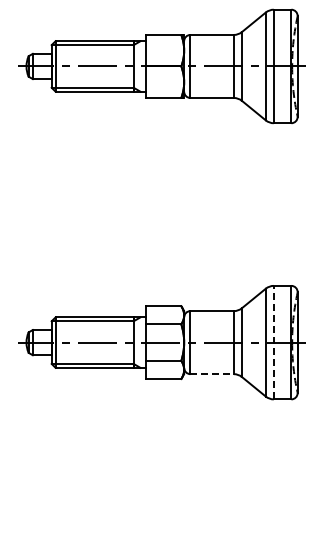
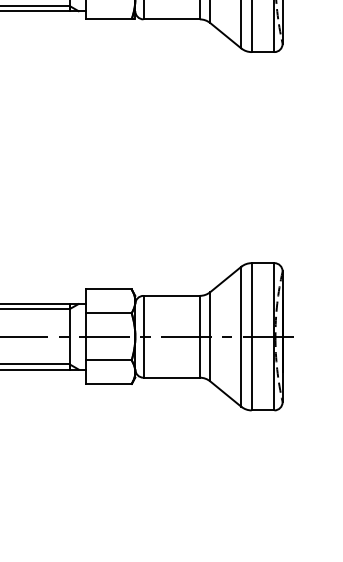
line: (273, 342) -> (251, 336), dashed -> solid
line: (212, 374) -> (172, 378), dashed -> solid

